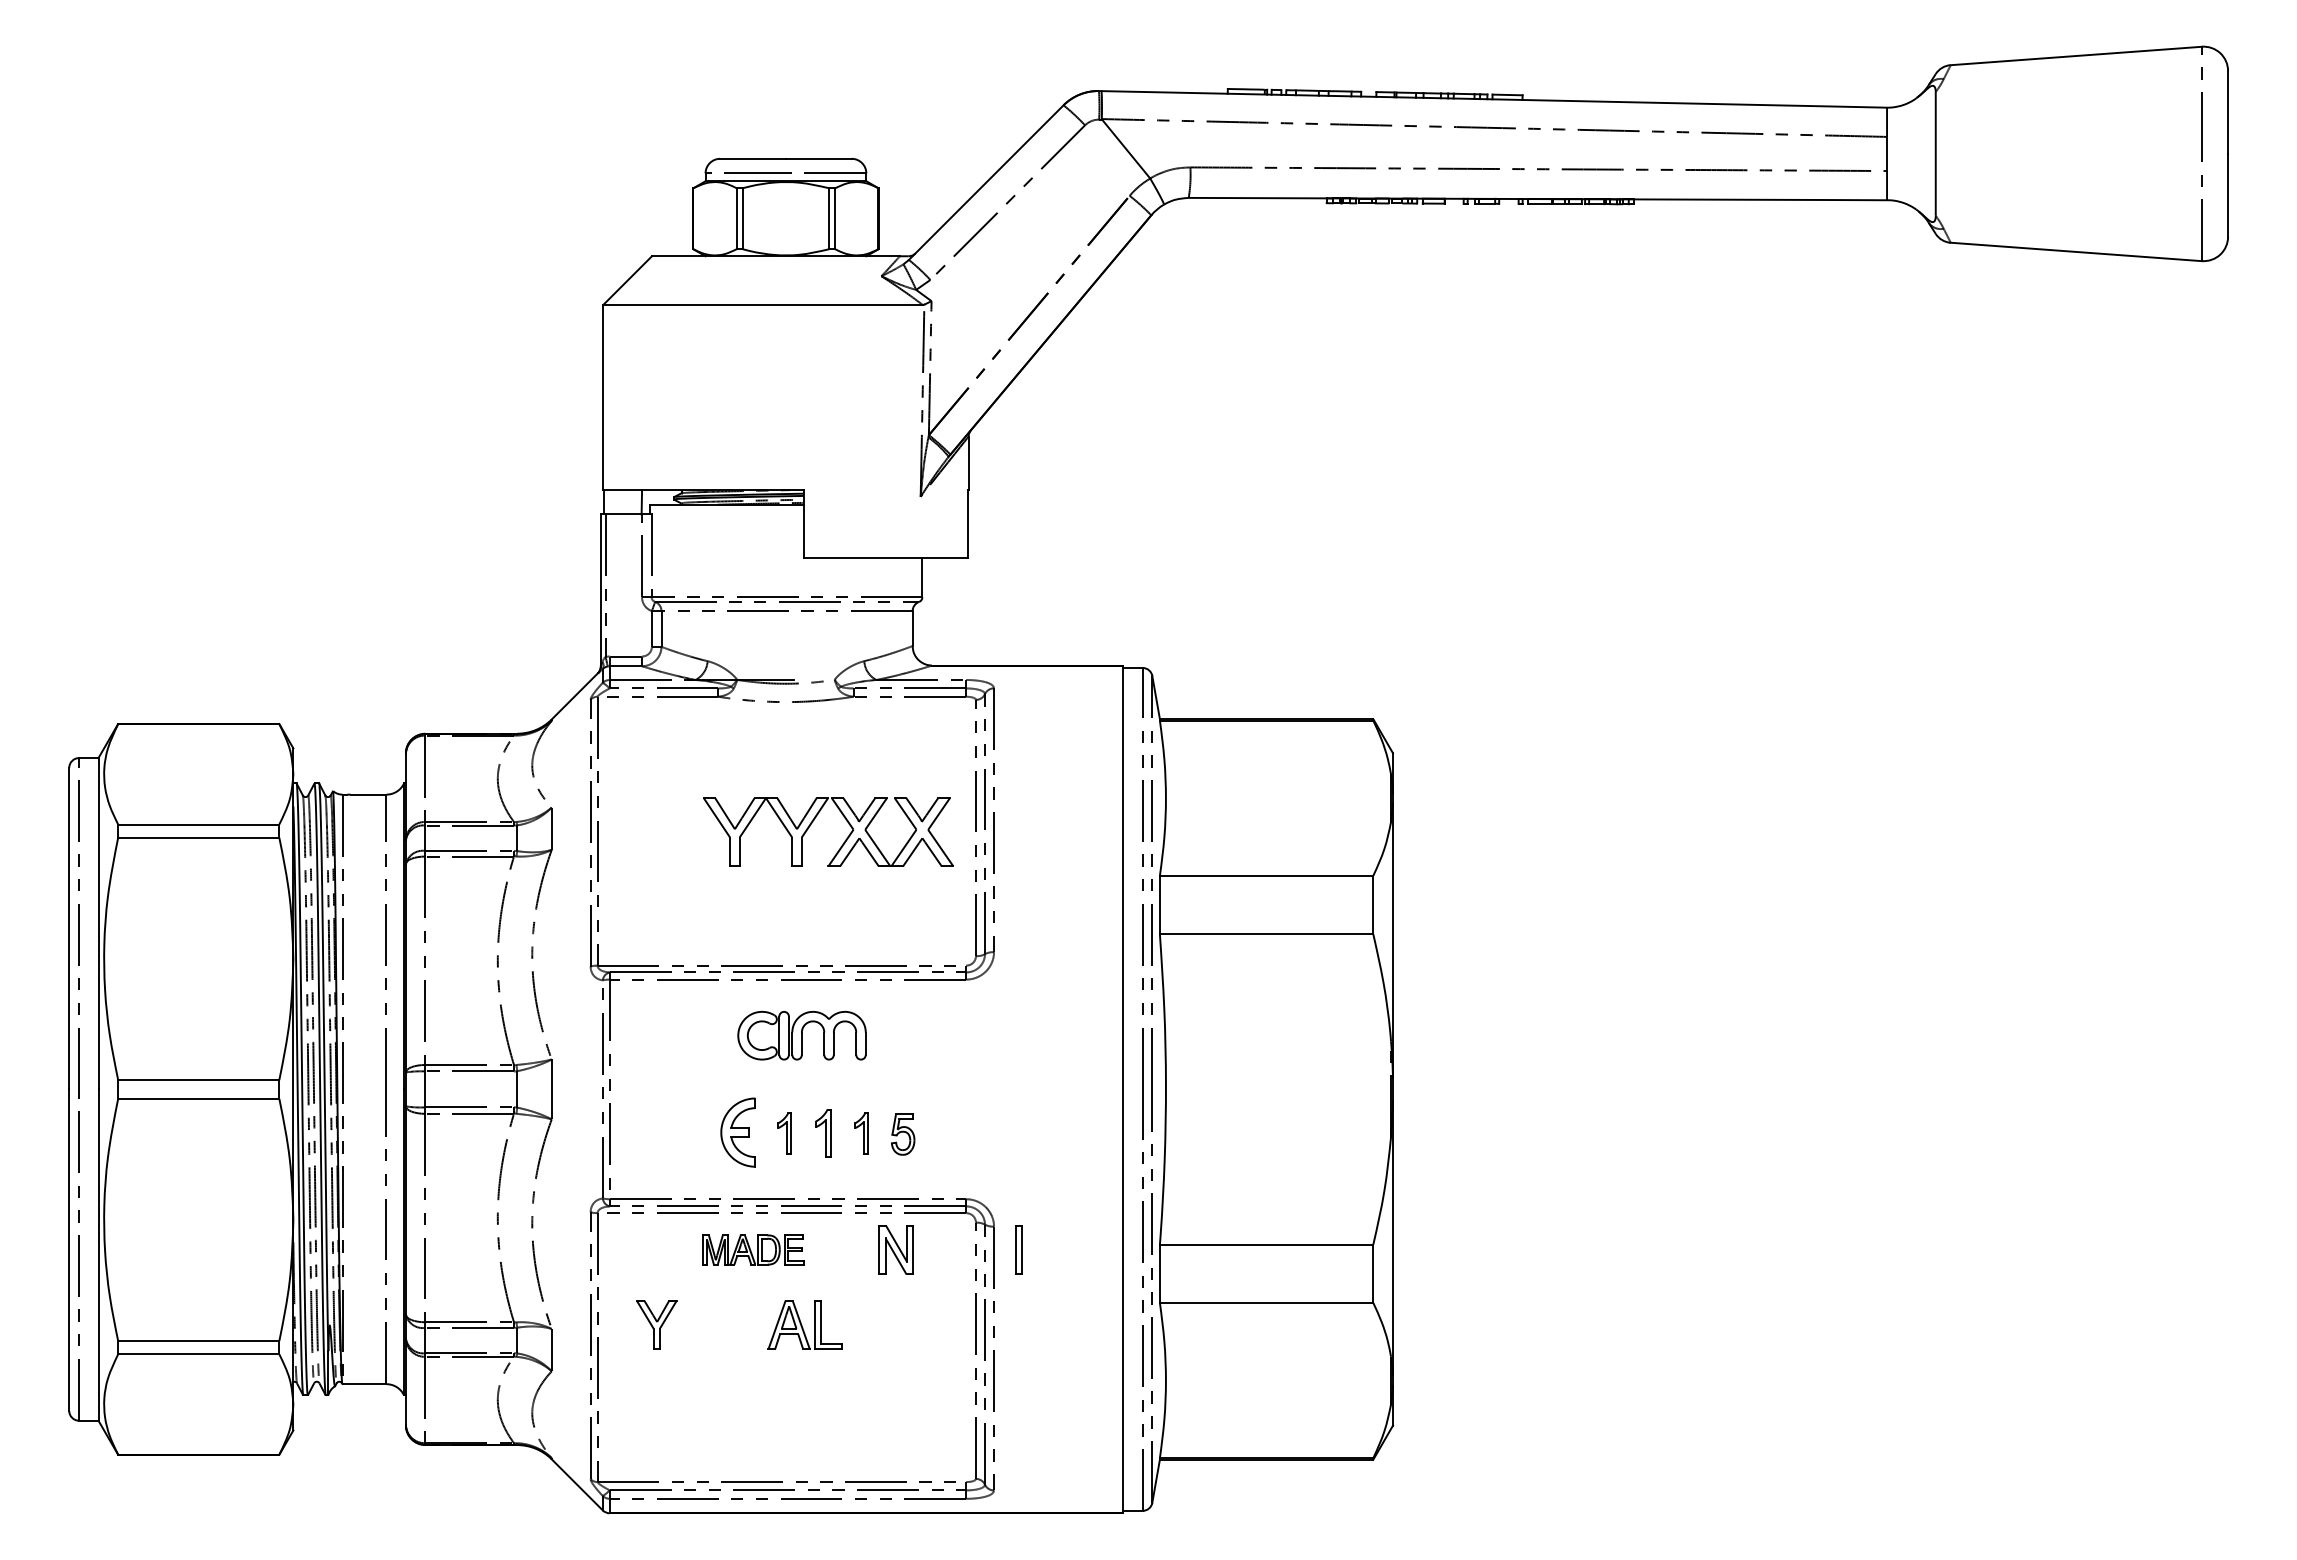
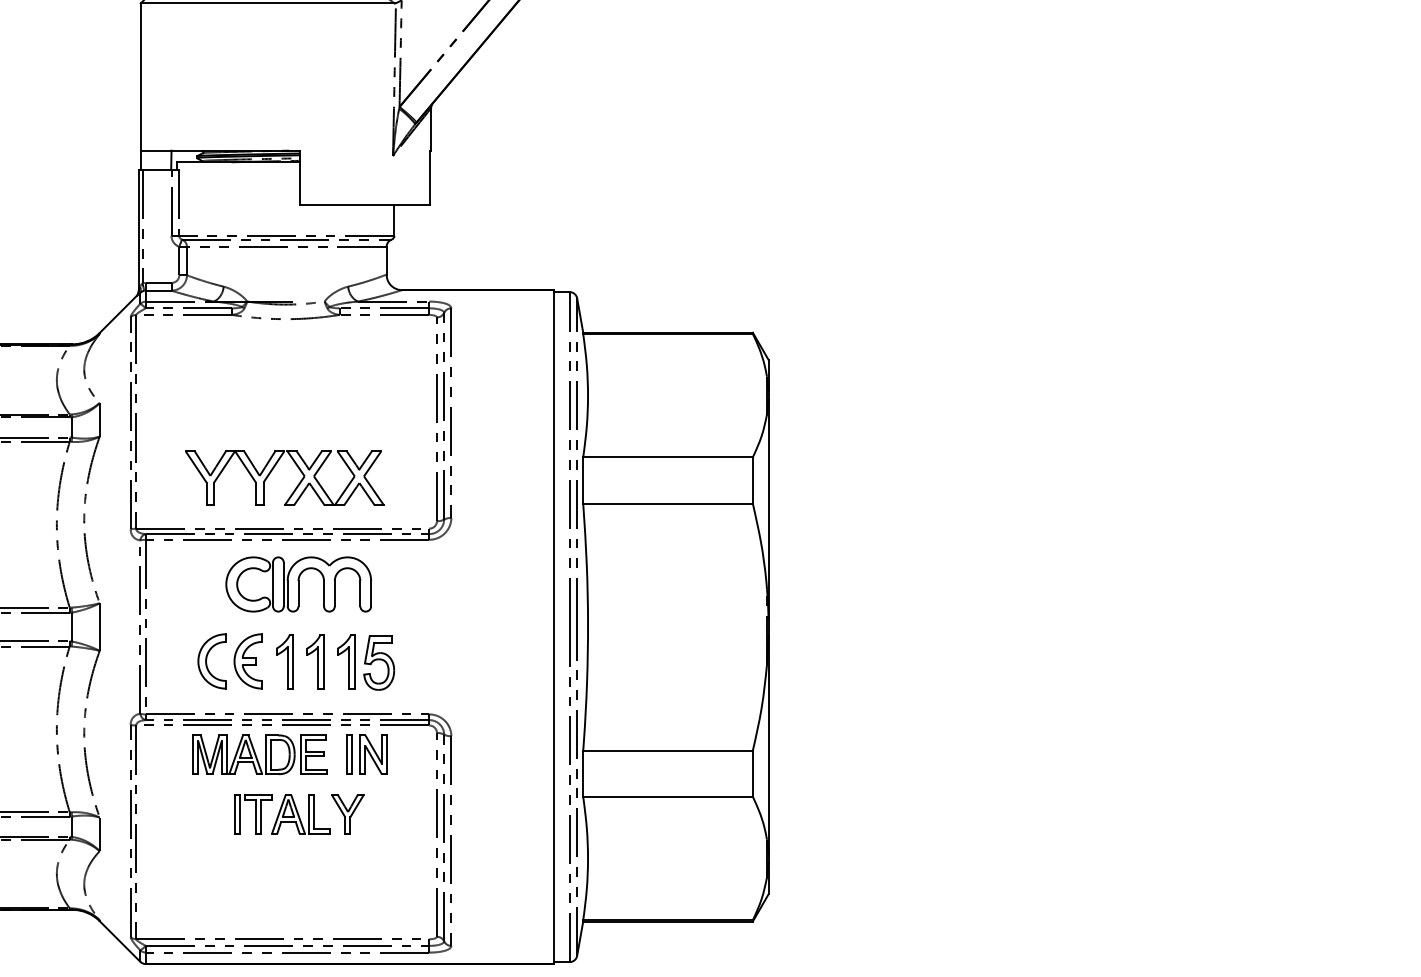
part: (814, 820) -> (273, 468), moved
part: (801, 1035) -> (298, 584), size x1.43
part: (692, 1132) -> (211, 661), added
part: (784, 1133) -> (284, 662), size x1.67
part: (823, 1133) -> (315, 662), size x1.43
part: (861, 1133) -> (345, 662), size x1.67
part: (902, 1134) -> (378, 662), size x1.67
part: (753, 1249) -> (260, 754), size x1.67
part: (1018, 1249) -> (349, 754), moved
part: (656, 1324) -> (347, 814), moved
part: (744, 1324) -> (252, 814), added

